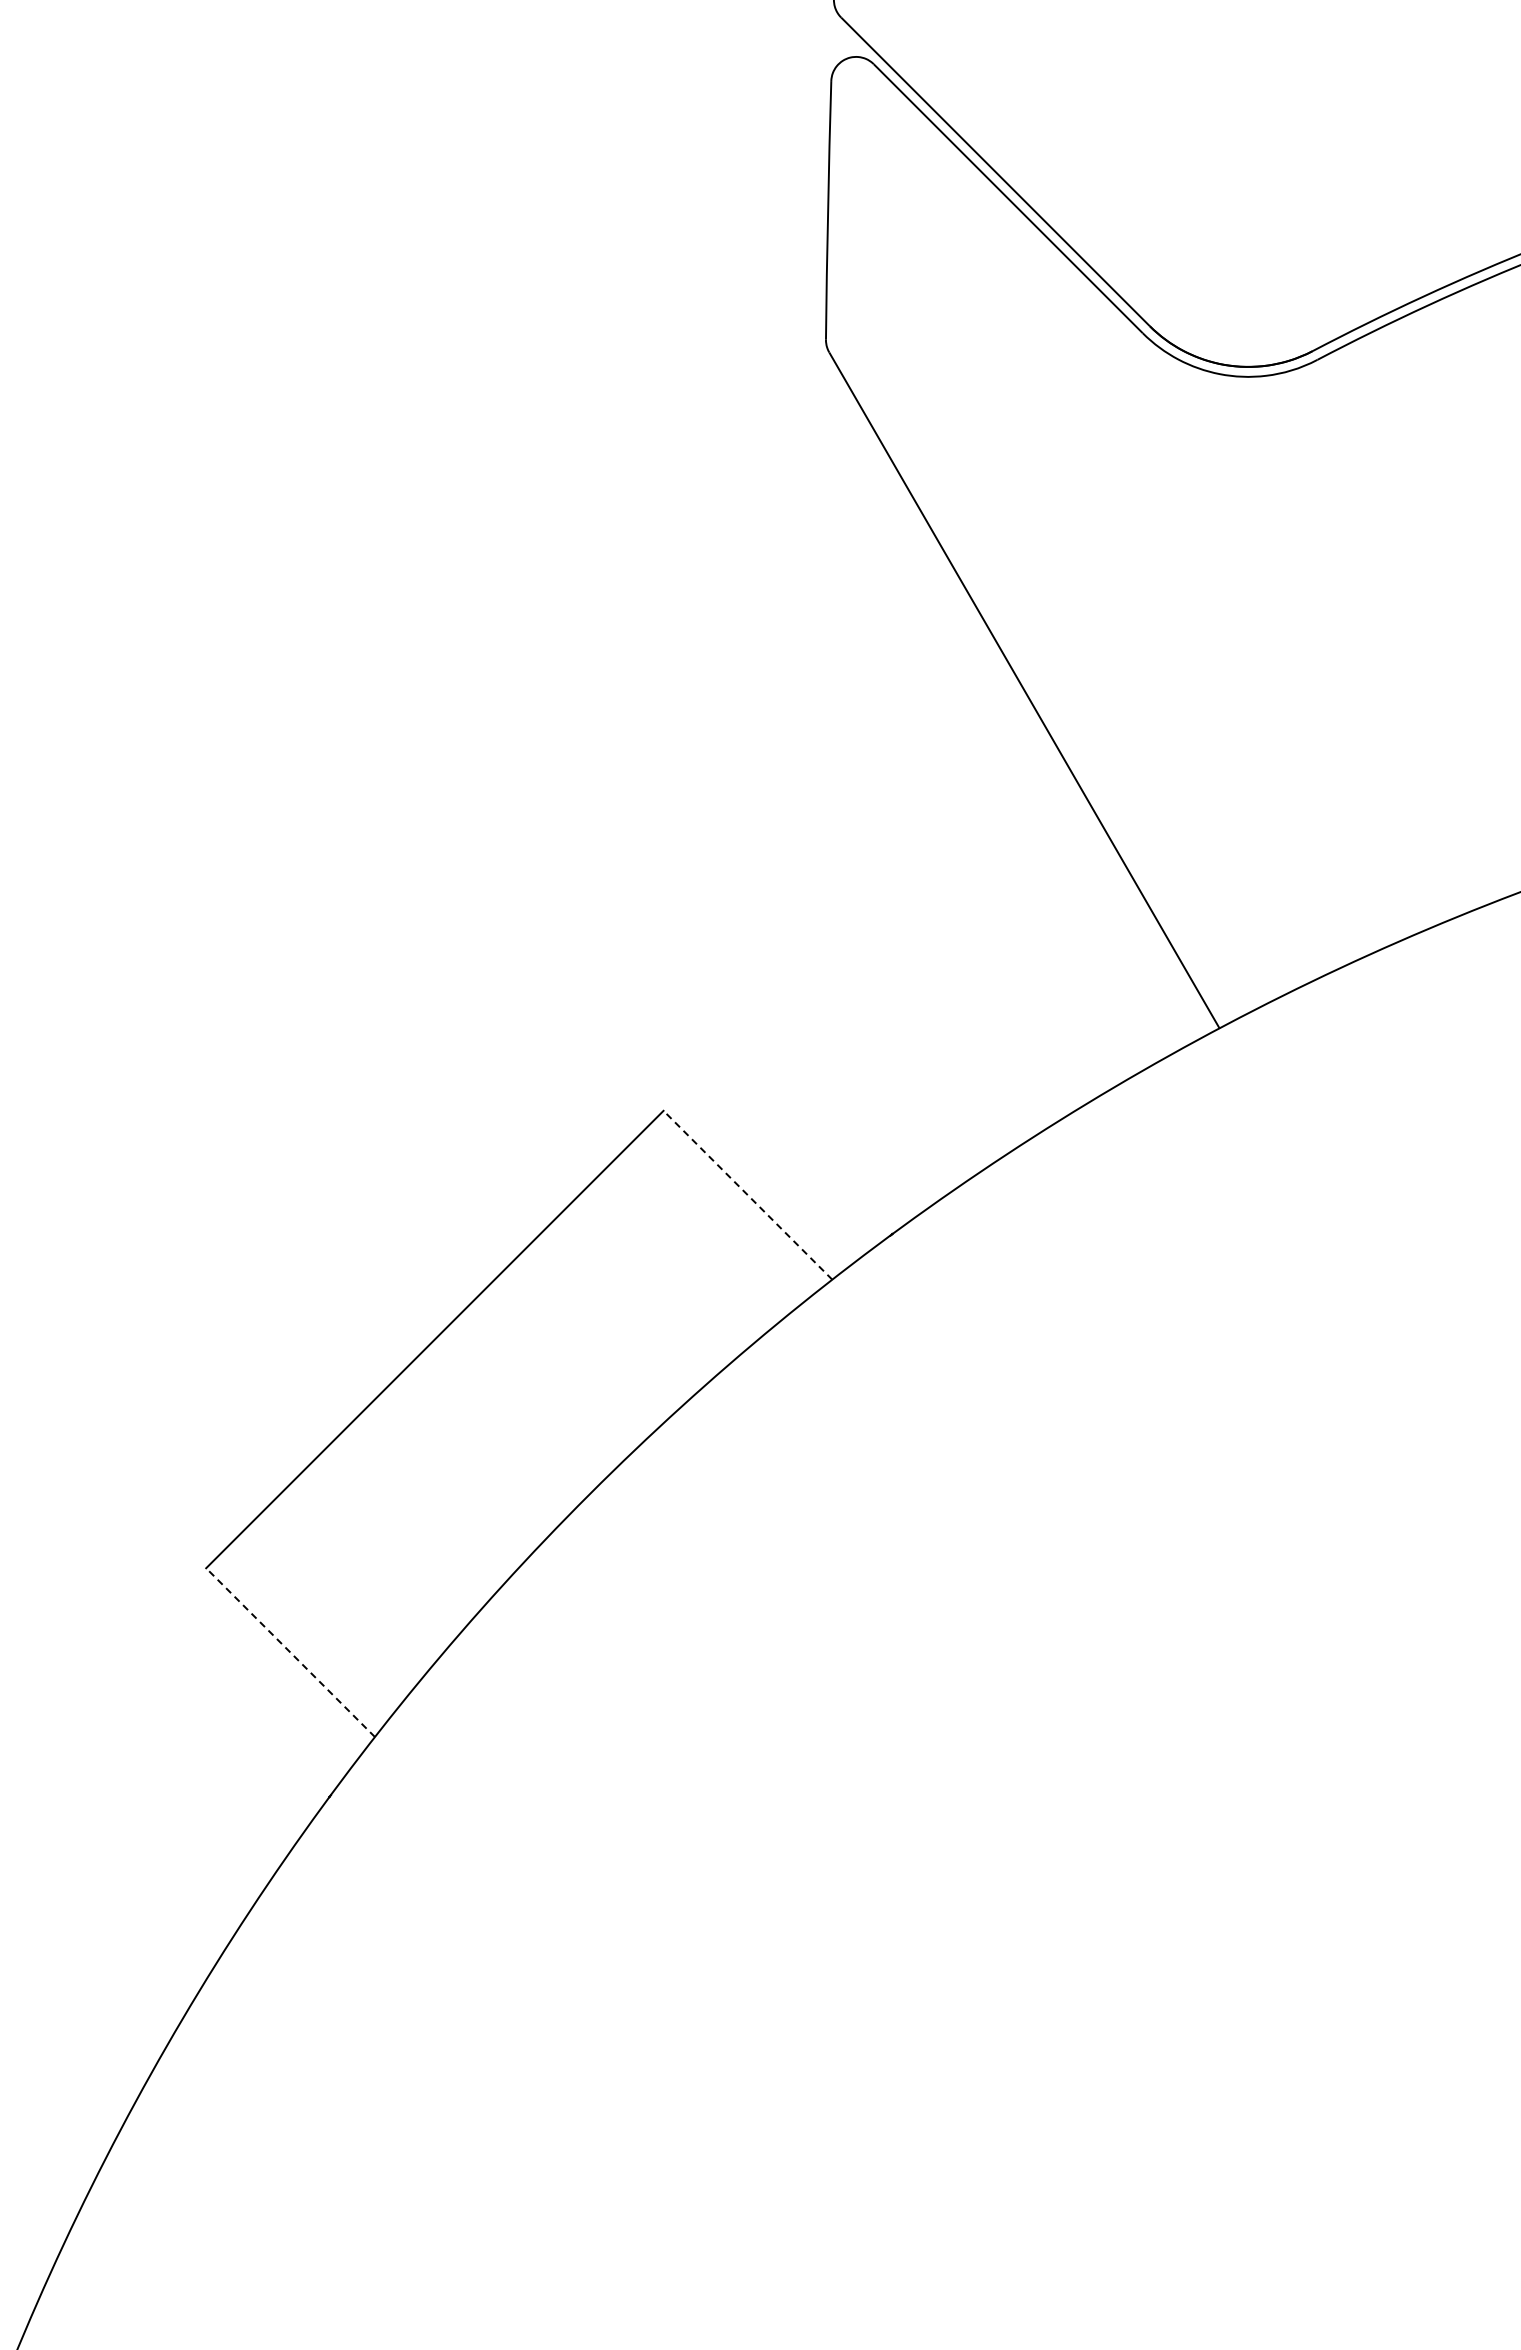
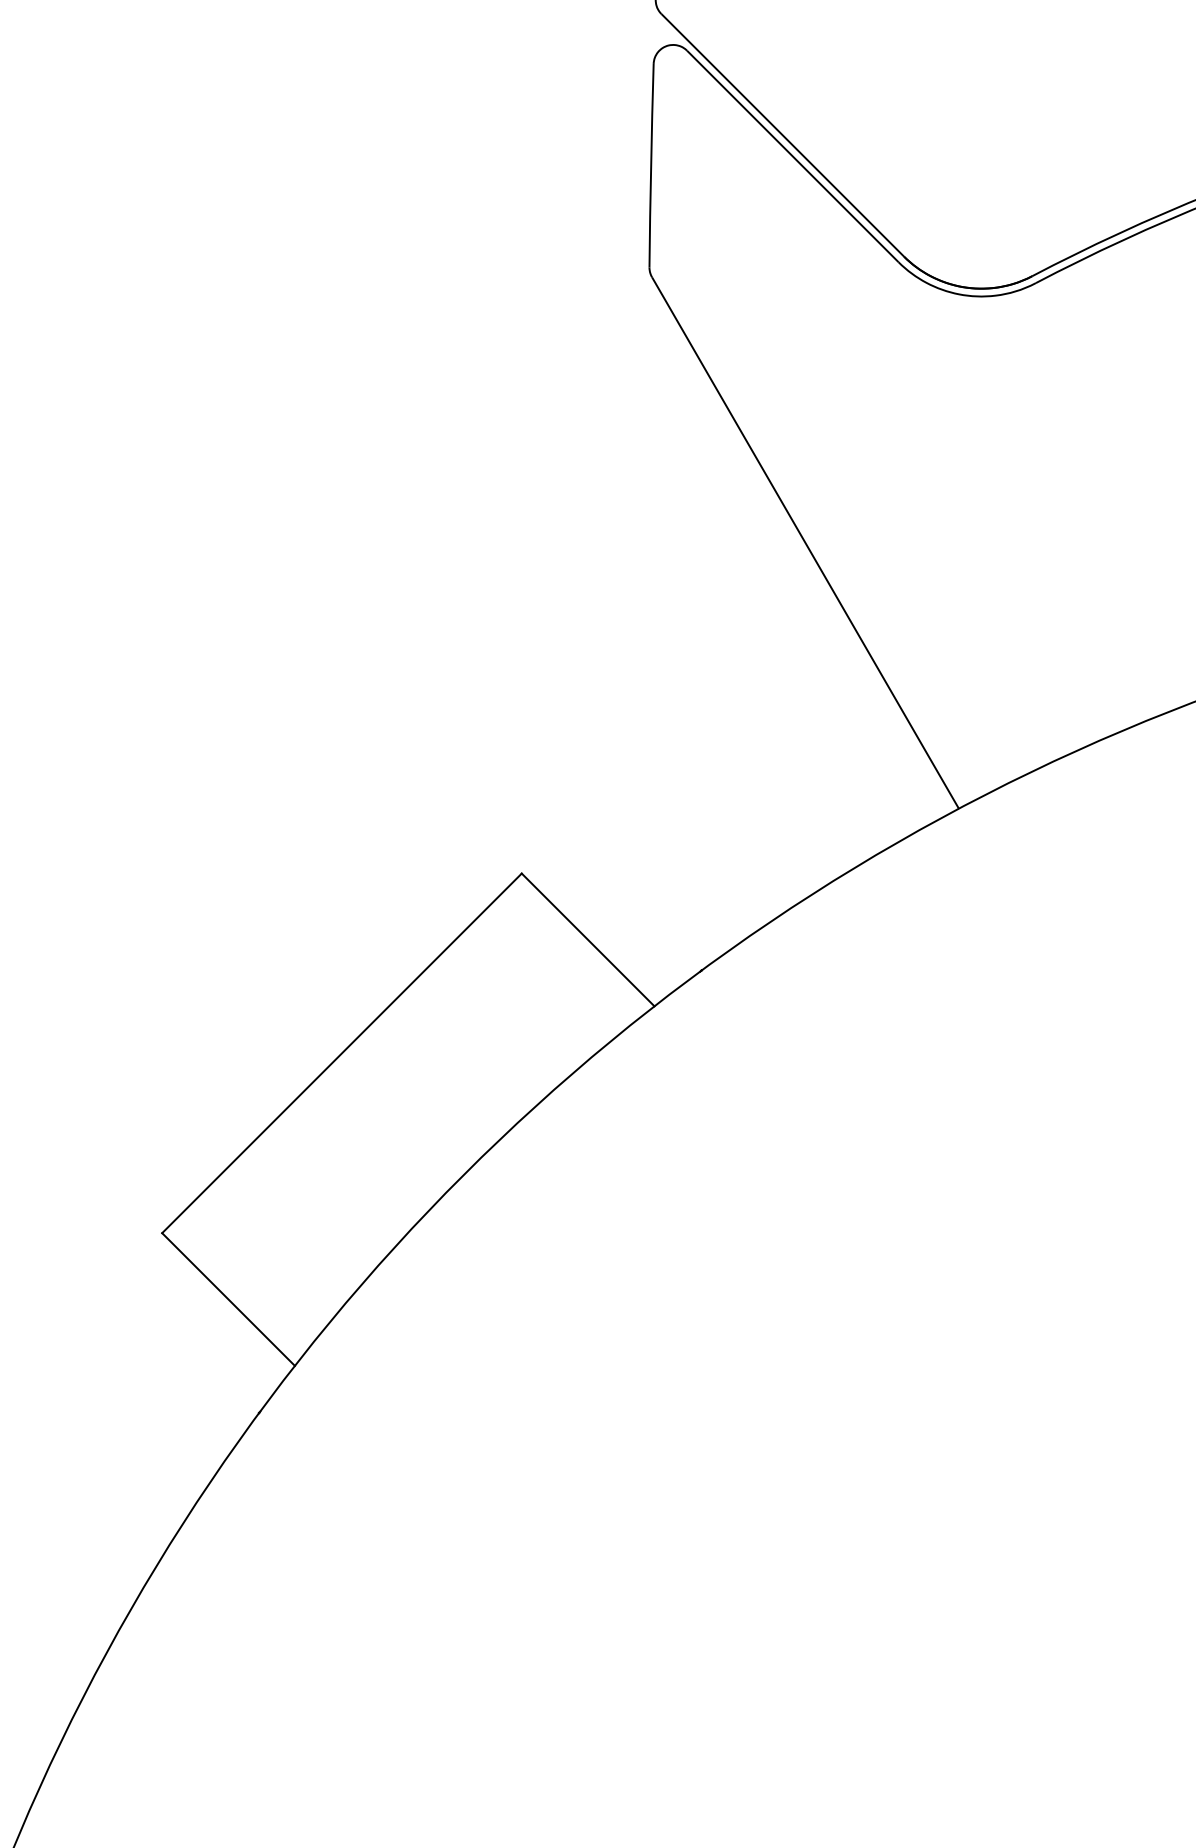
line: (747, 1194) -> (587, 939), dashed -> solid
line: (290, 1652) -> (228, 1299), dashed -> solid

